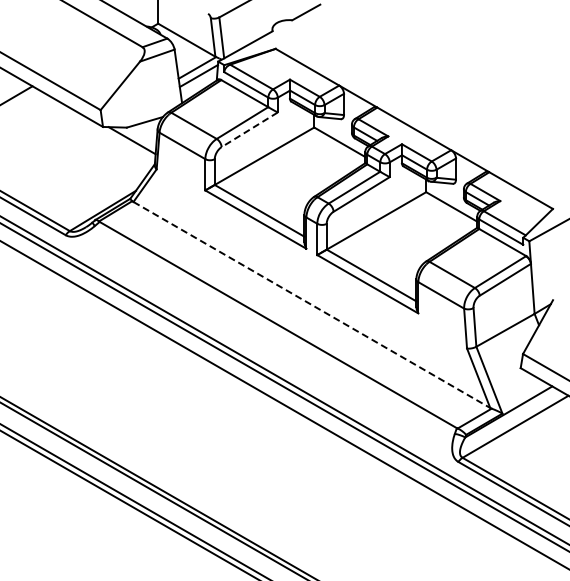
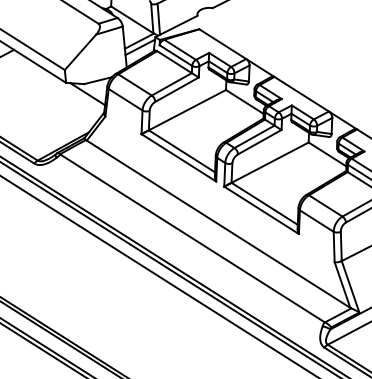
line: (249, 129) -> (176, 89), dashed -> solid
line: (311, 304) -> (218, 223), dashed -> solid

